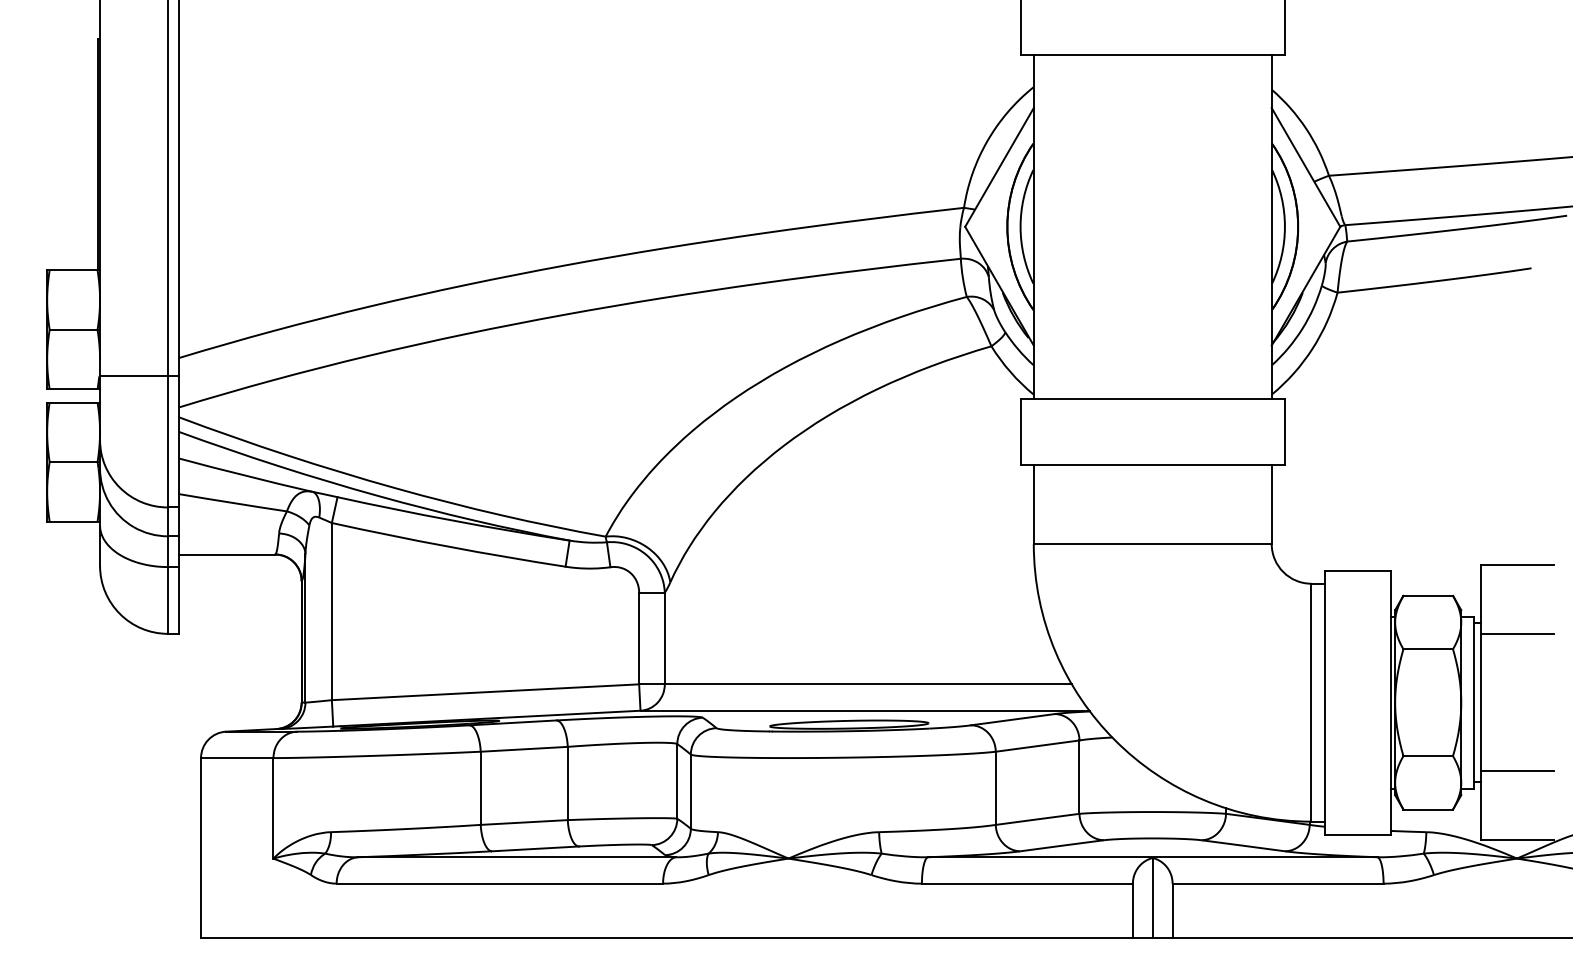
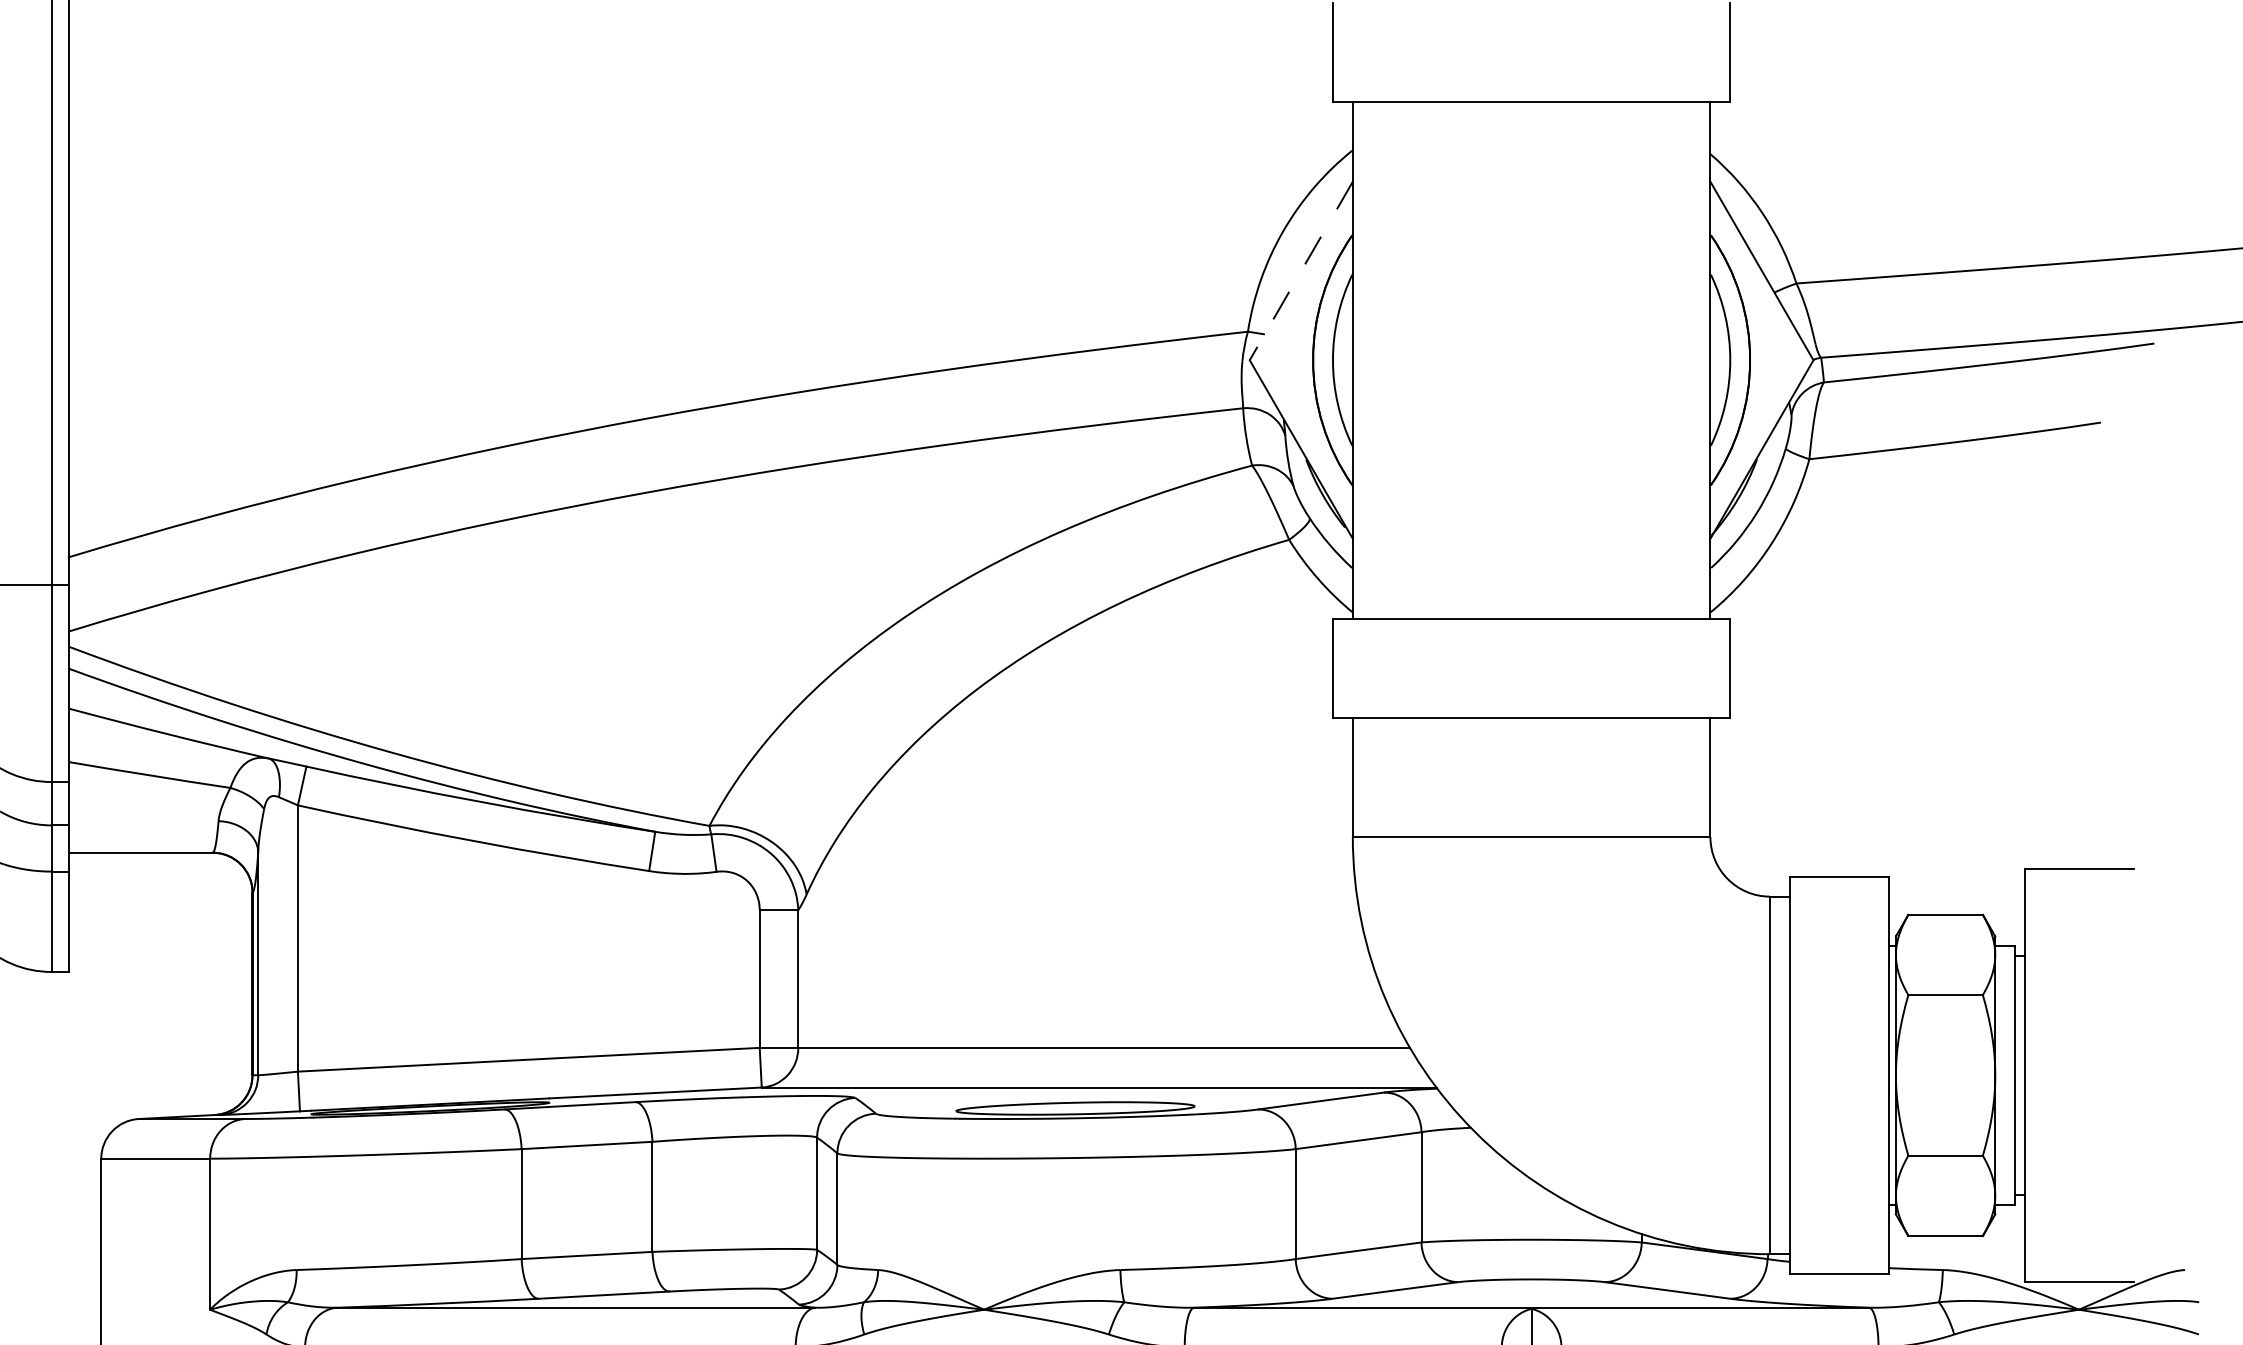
line: (999, 167) -> (1301, 271), solid -> dashed
line: (1517, 634) -> (2079, 972), removed
line: (1517, 771) -> (2079, 1178), removed

